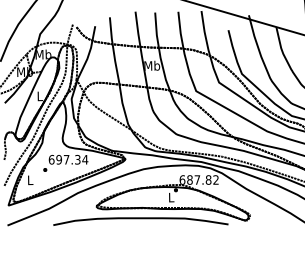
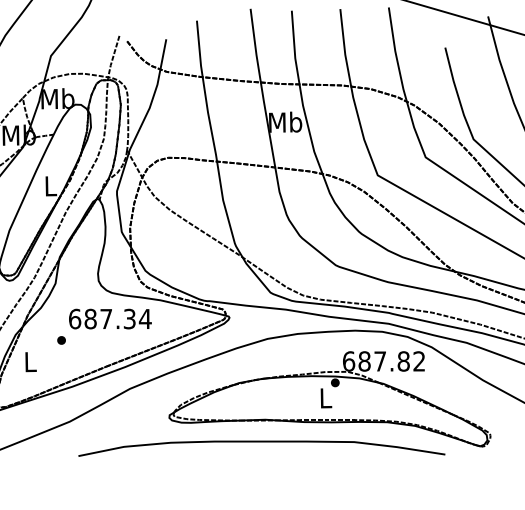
text: (58, 159) -> (89, 318), 697.34 -> 687.34

